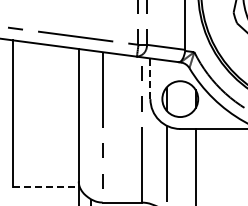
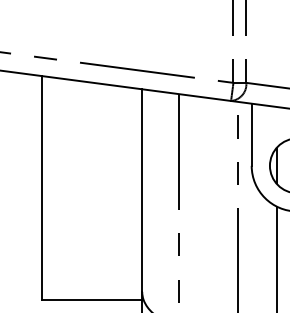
line: (150, 78) -> (251, 134), dashed -> solid
line: (45, 186) -> (91, 299), dashed -> solid

